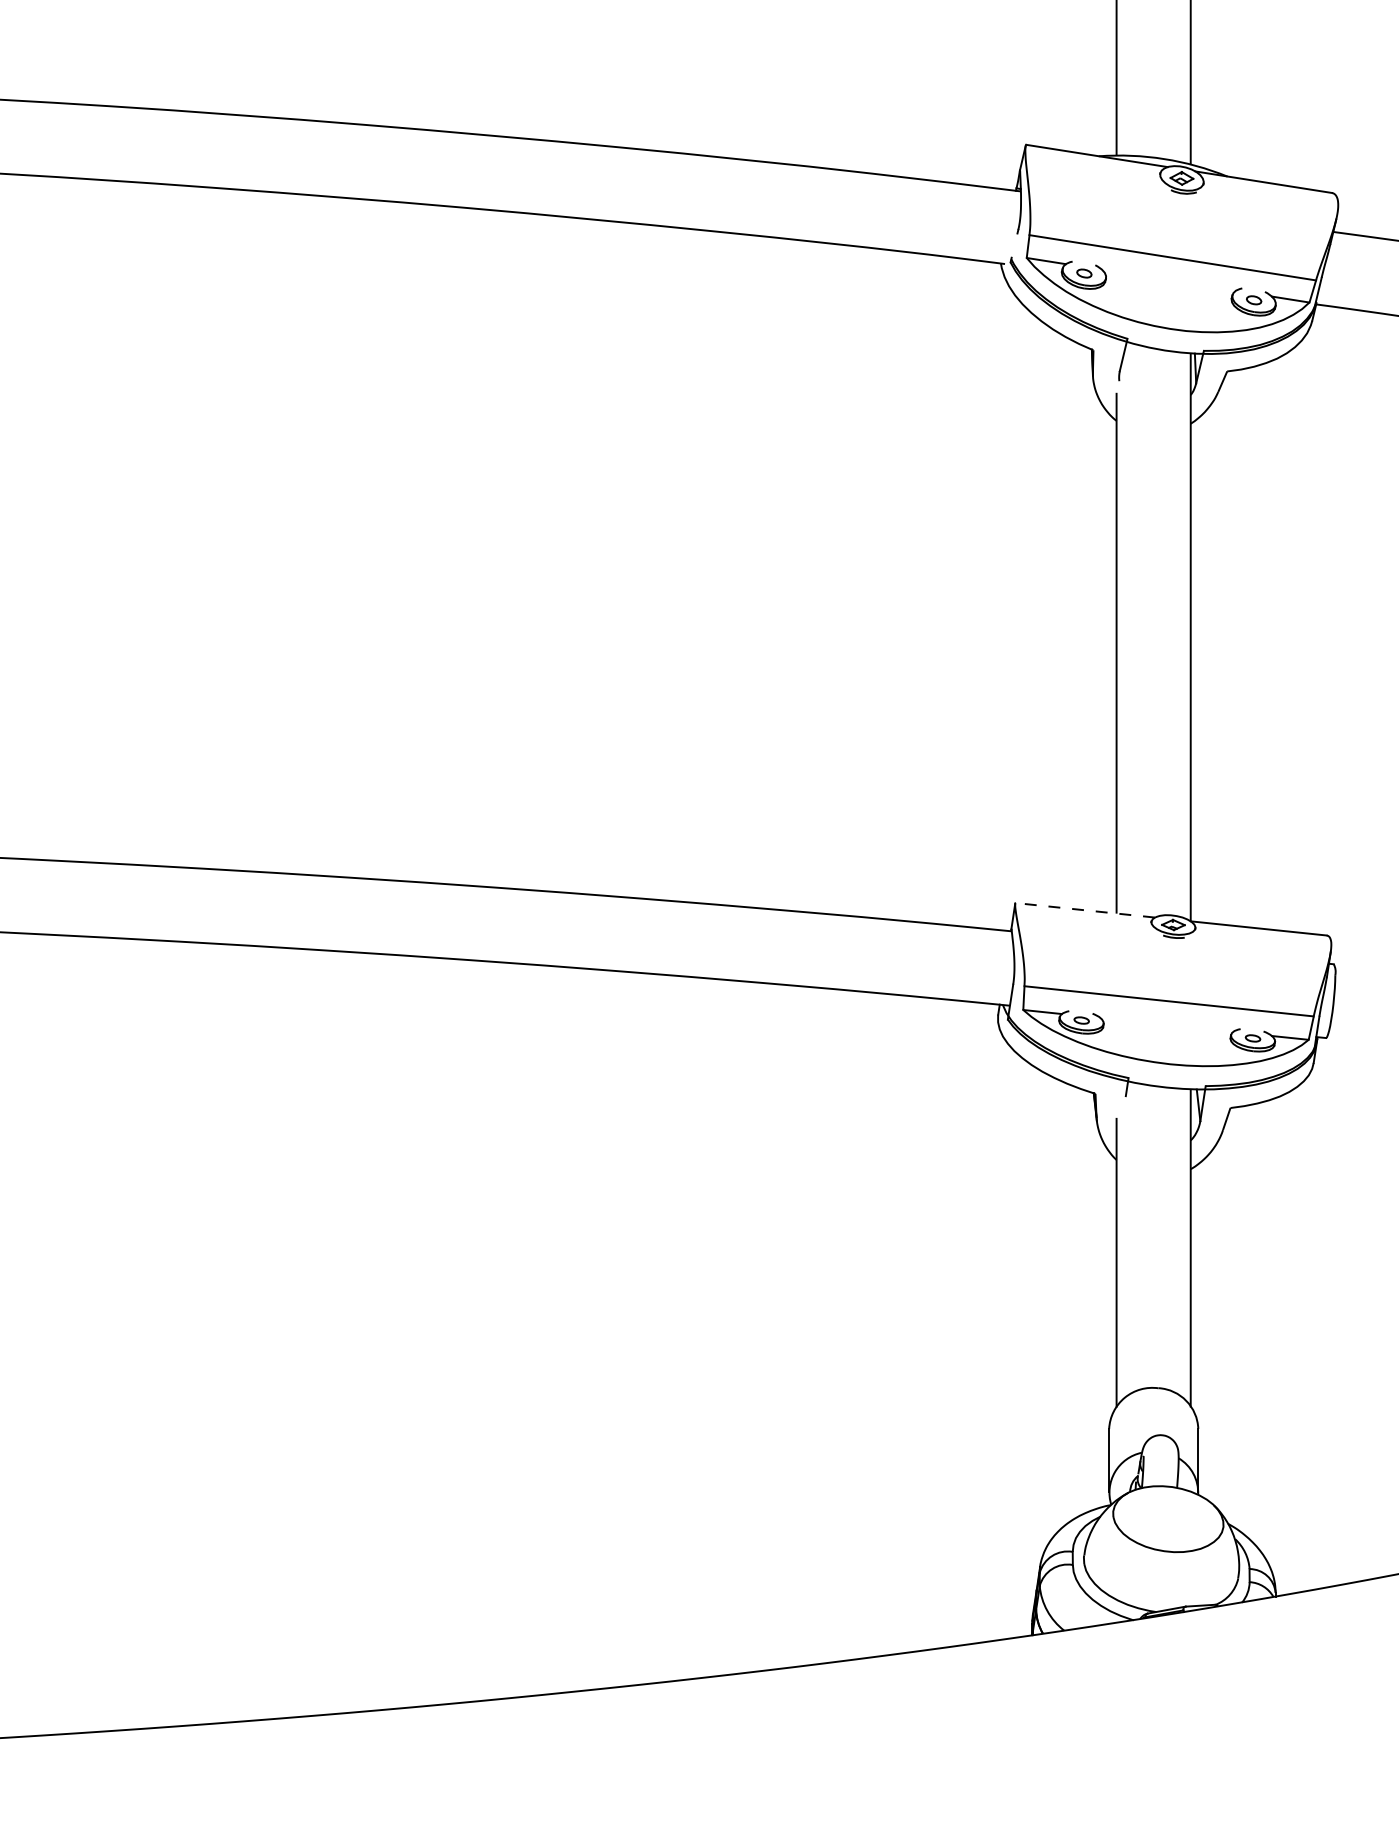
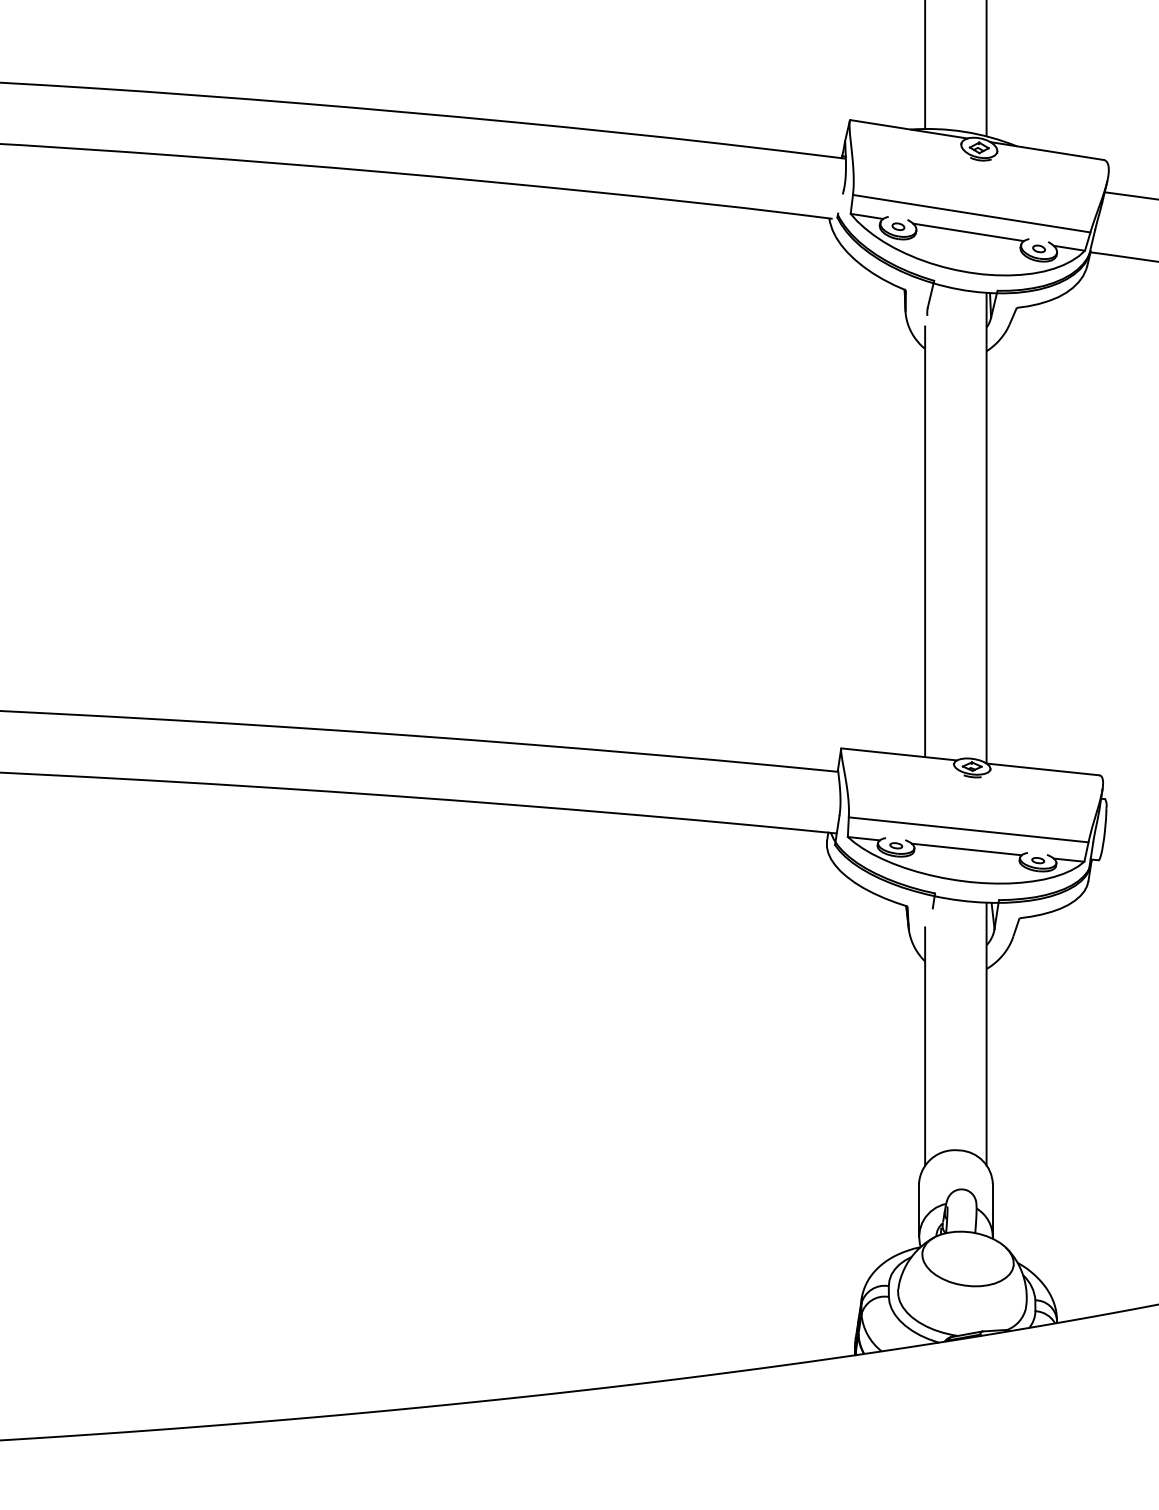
line: (1168, 279) -> (968, 231), added
line: (1085, 910) -> (899, 754), dashed -> solid
line: (1166, 1024) -> (966, 849), added

